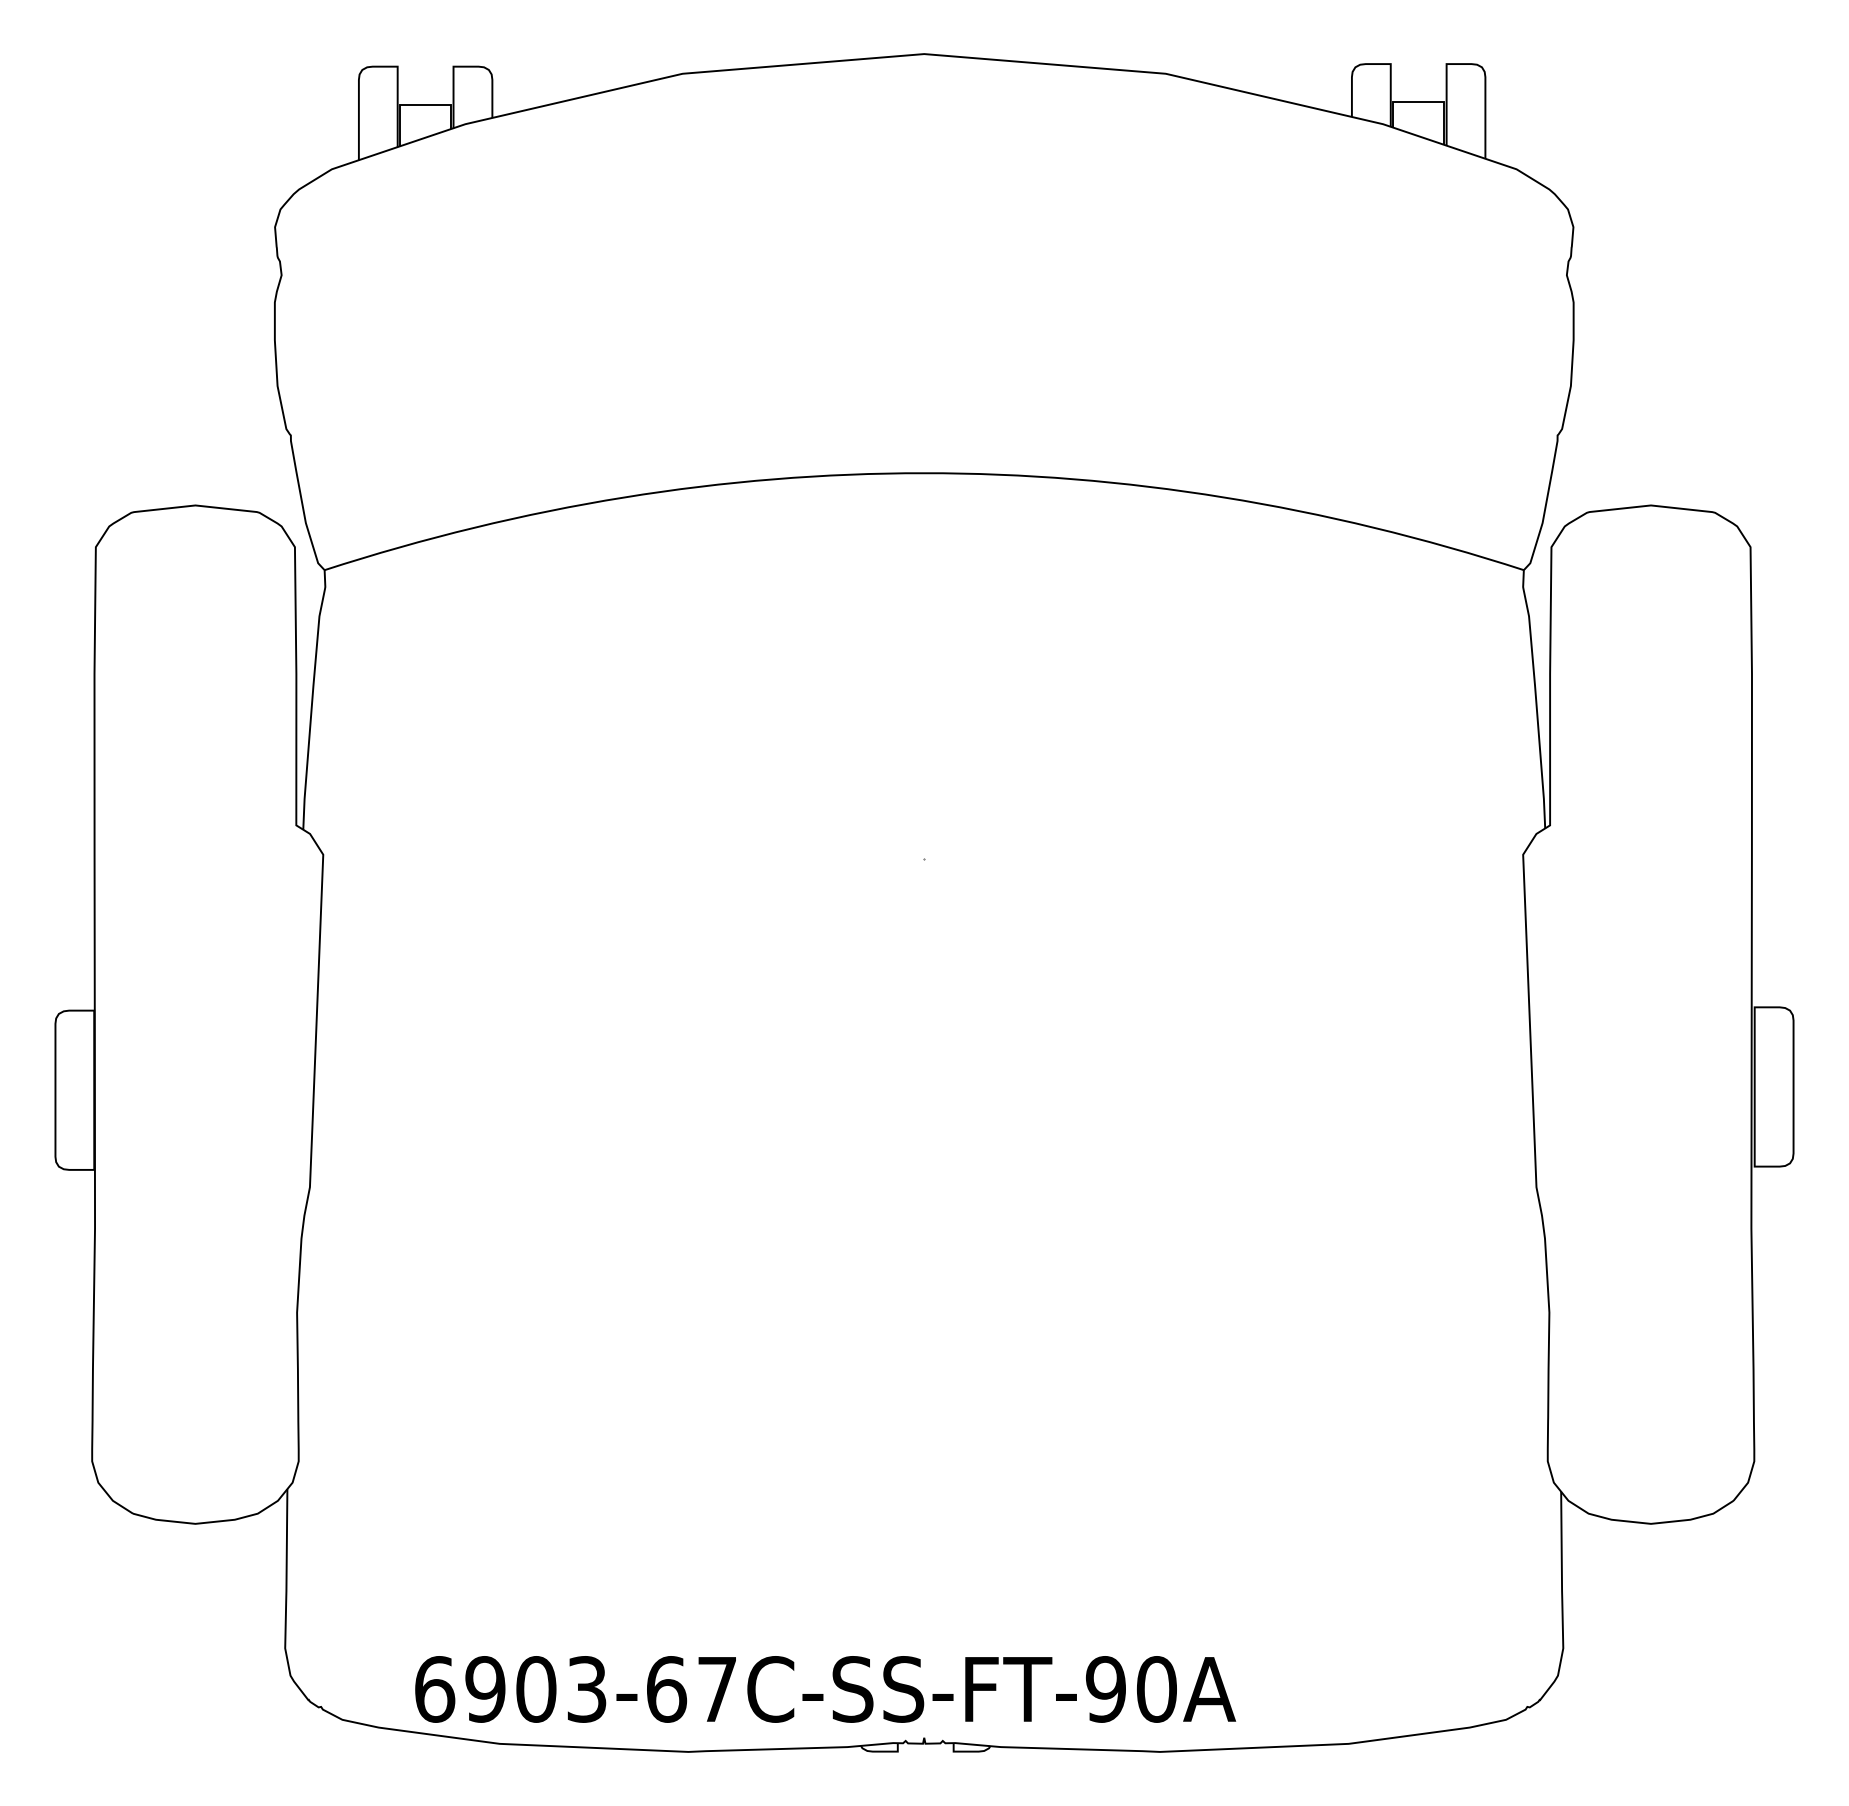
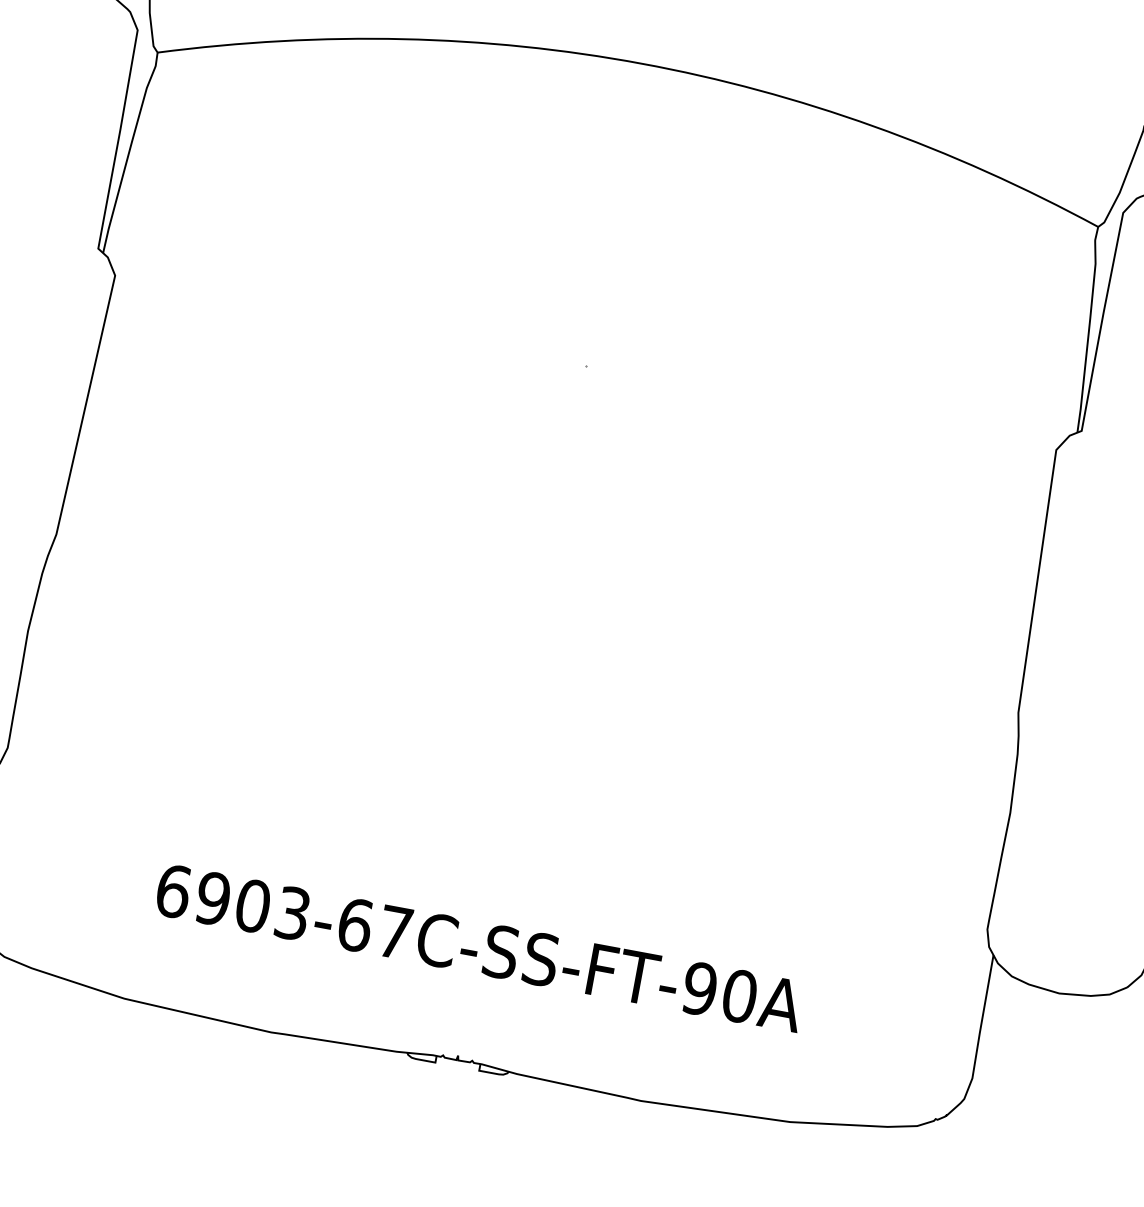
text: (825, 1689) -> (479, 948), moved

